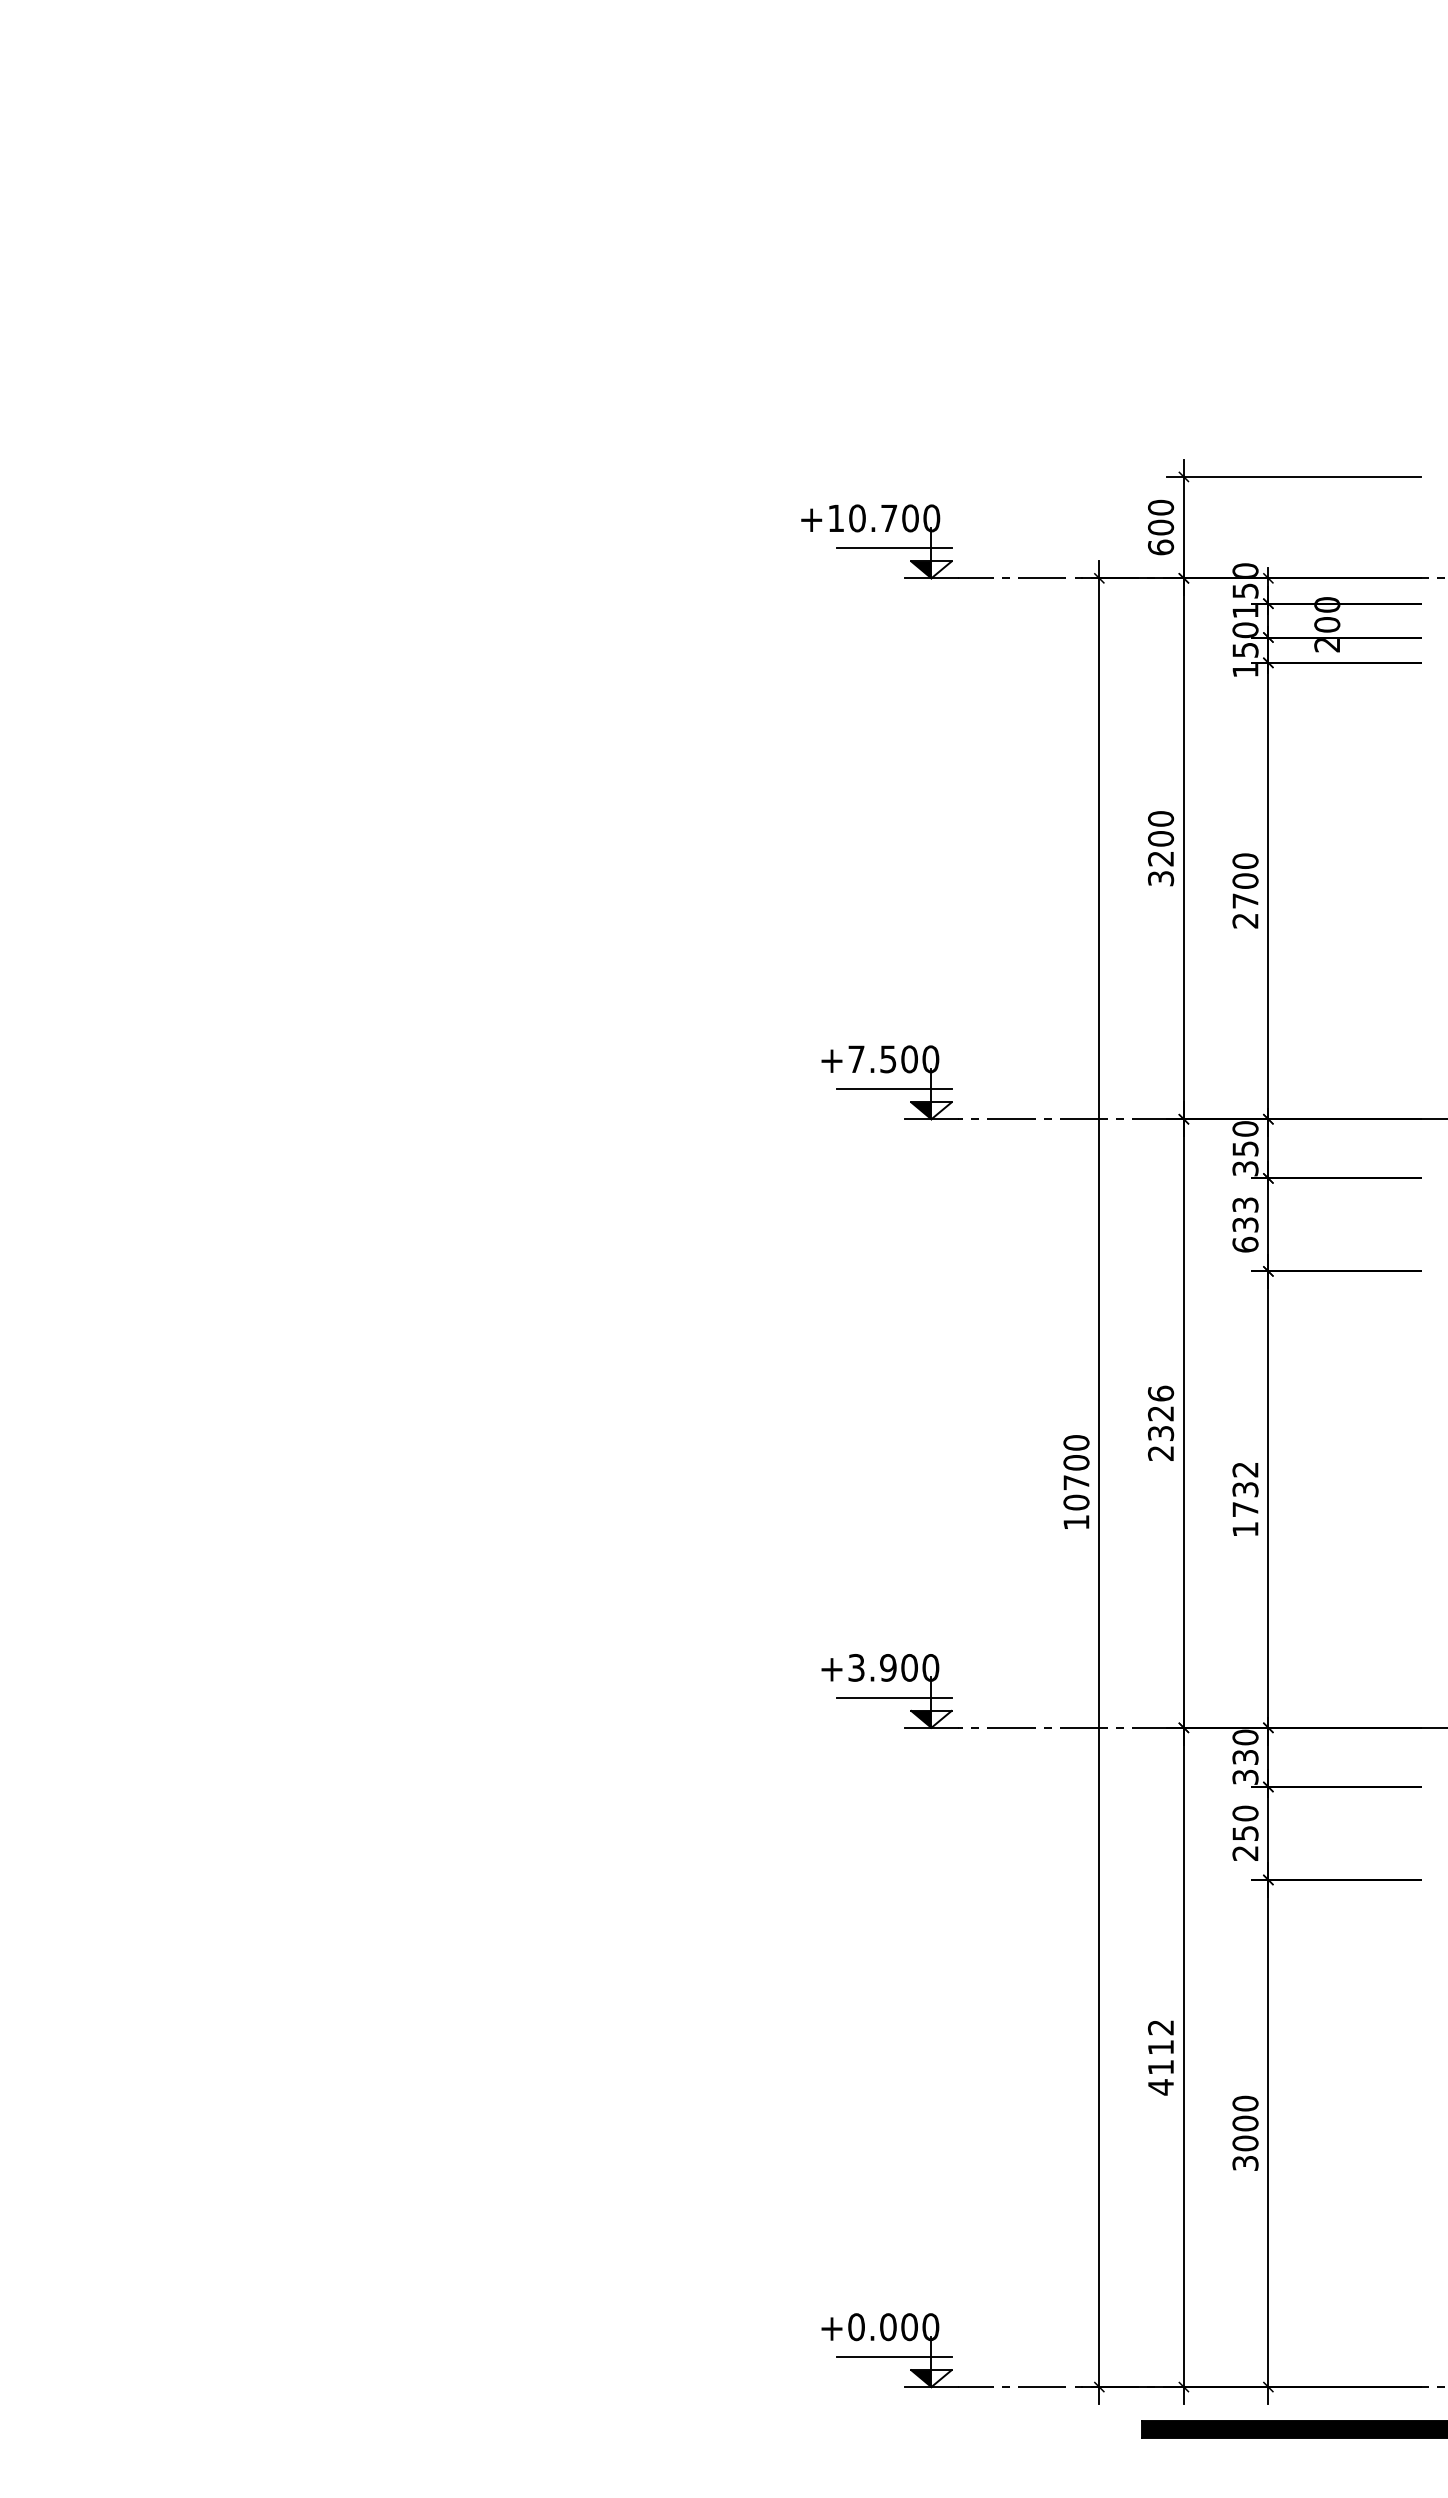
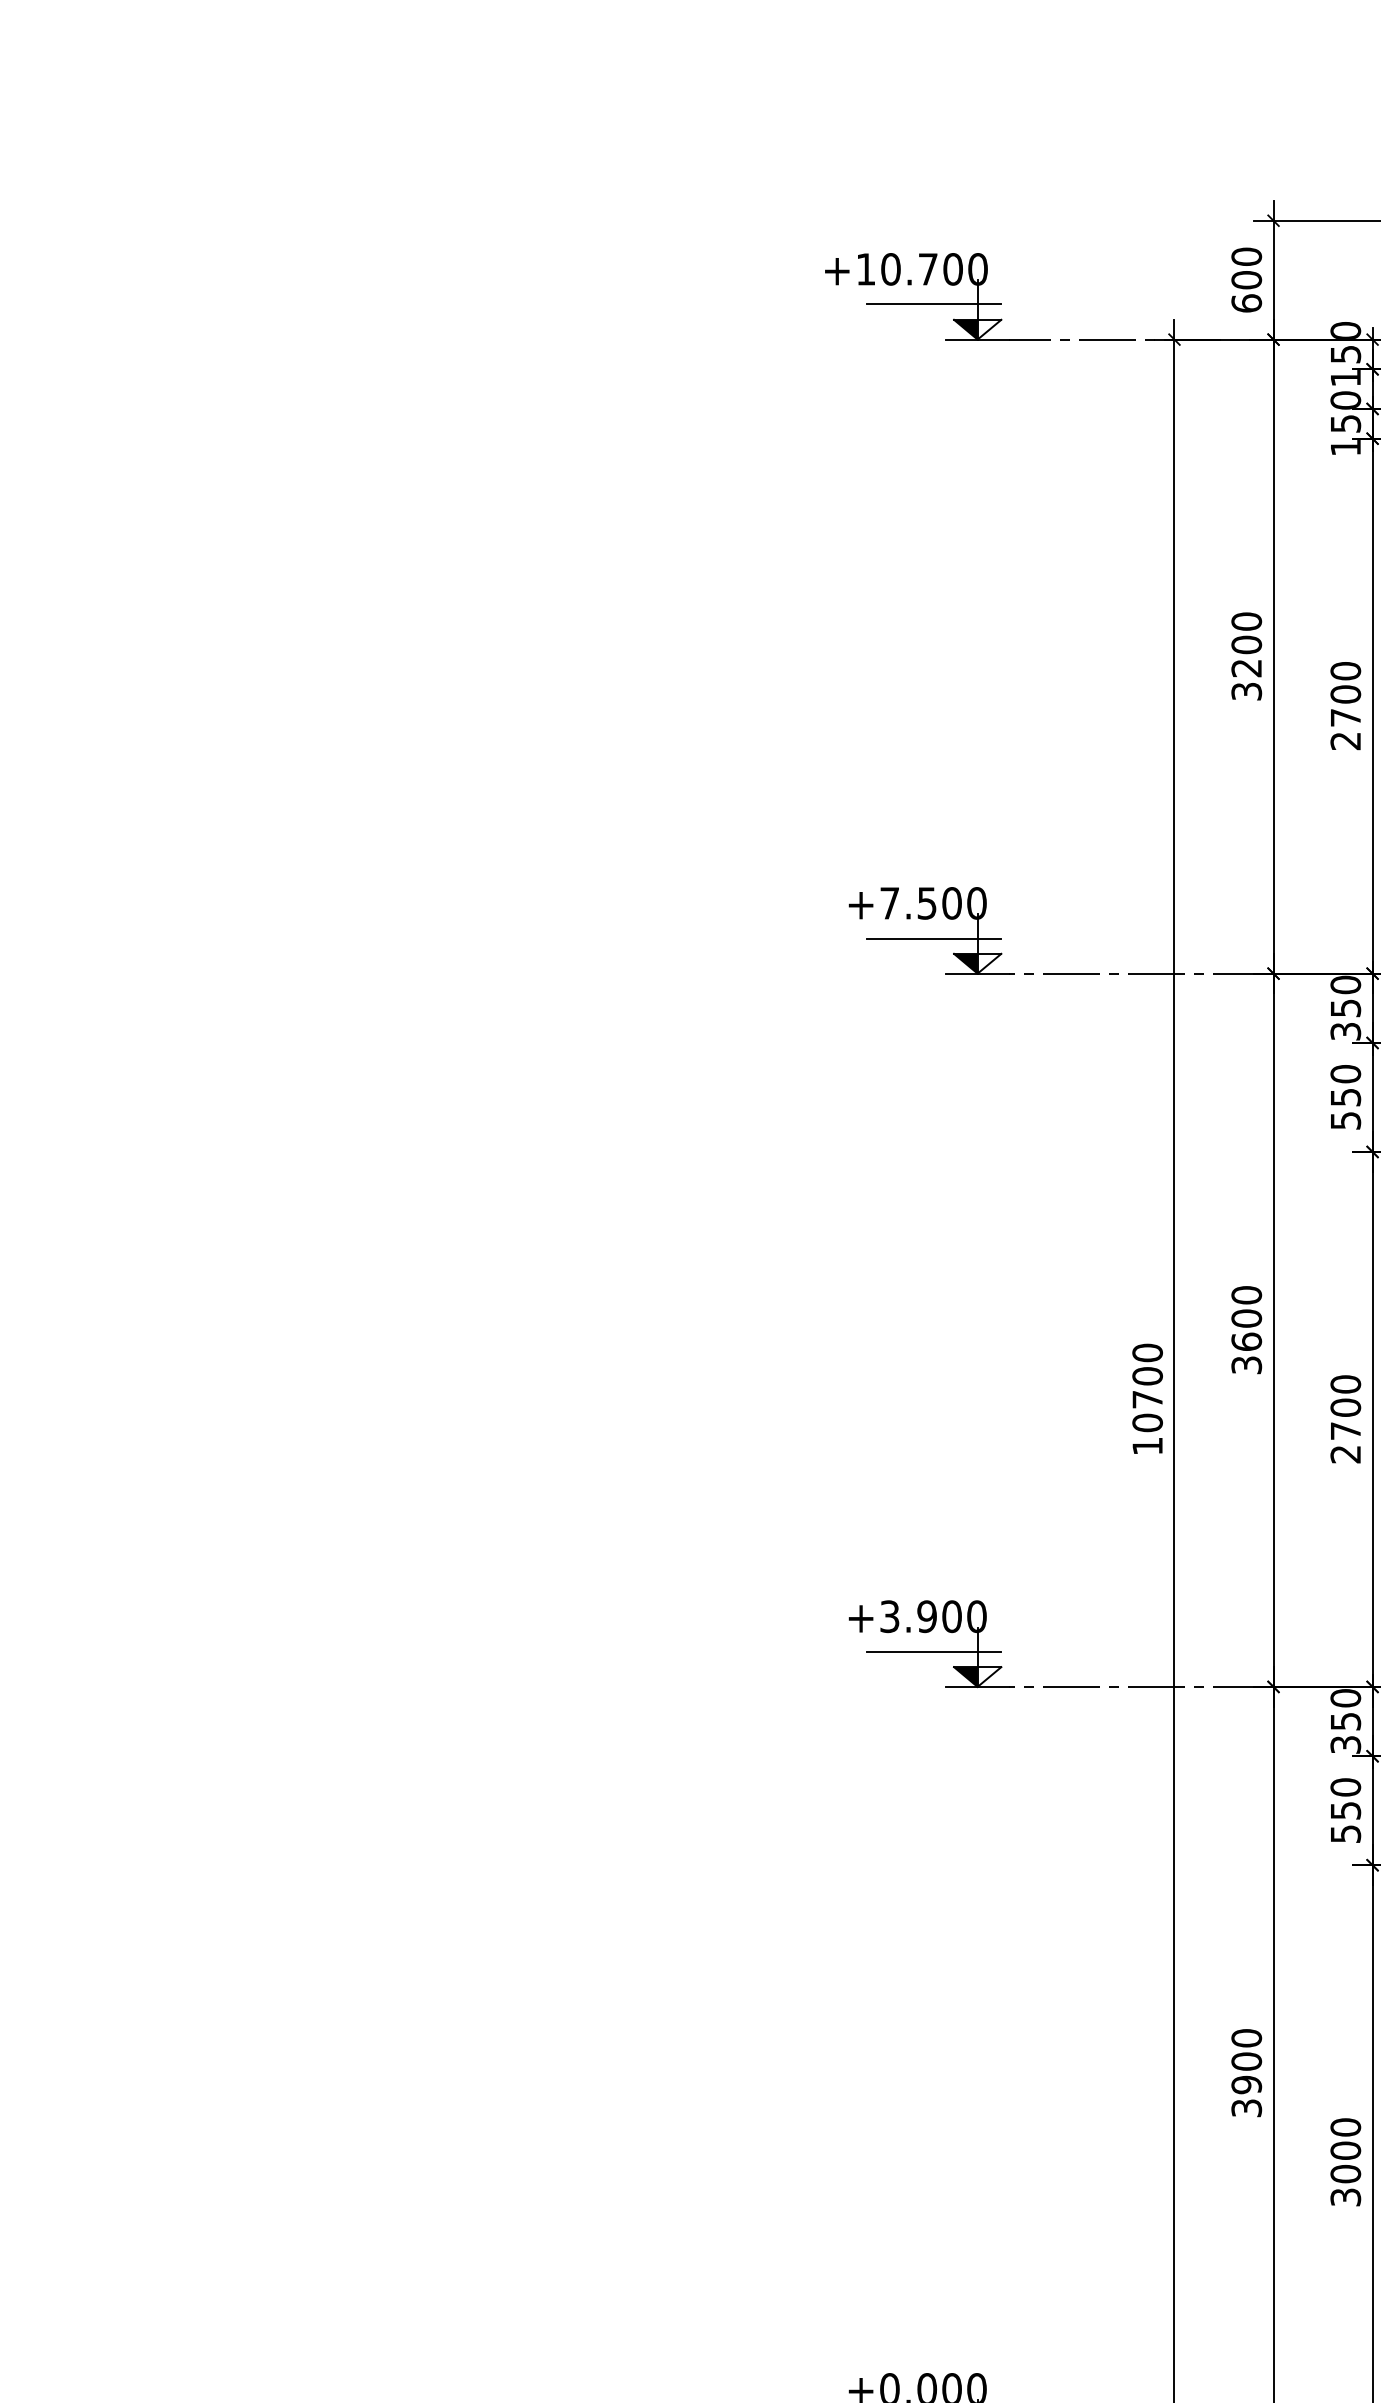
text: (1245, 1224) -> (1345, 1096), 633 -> 550
text: (1160, 1422) -> (1246, 1329), 2326 -> 3600
text: (1245, 1499) -> (1345, 1419), 1732 -> 2700
text: (1244, 1757) -> (1344, 1721), 330 -> 350
text: (1245, 1853) -> (1345, 1834), 250 -> 550
text: (1160, 2057) -> (1246, 2073), 4112 -> 3900

